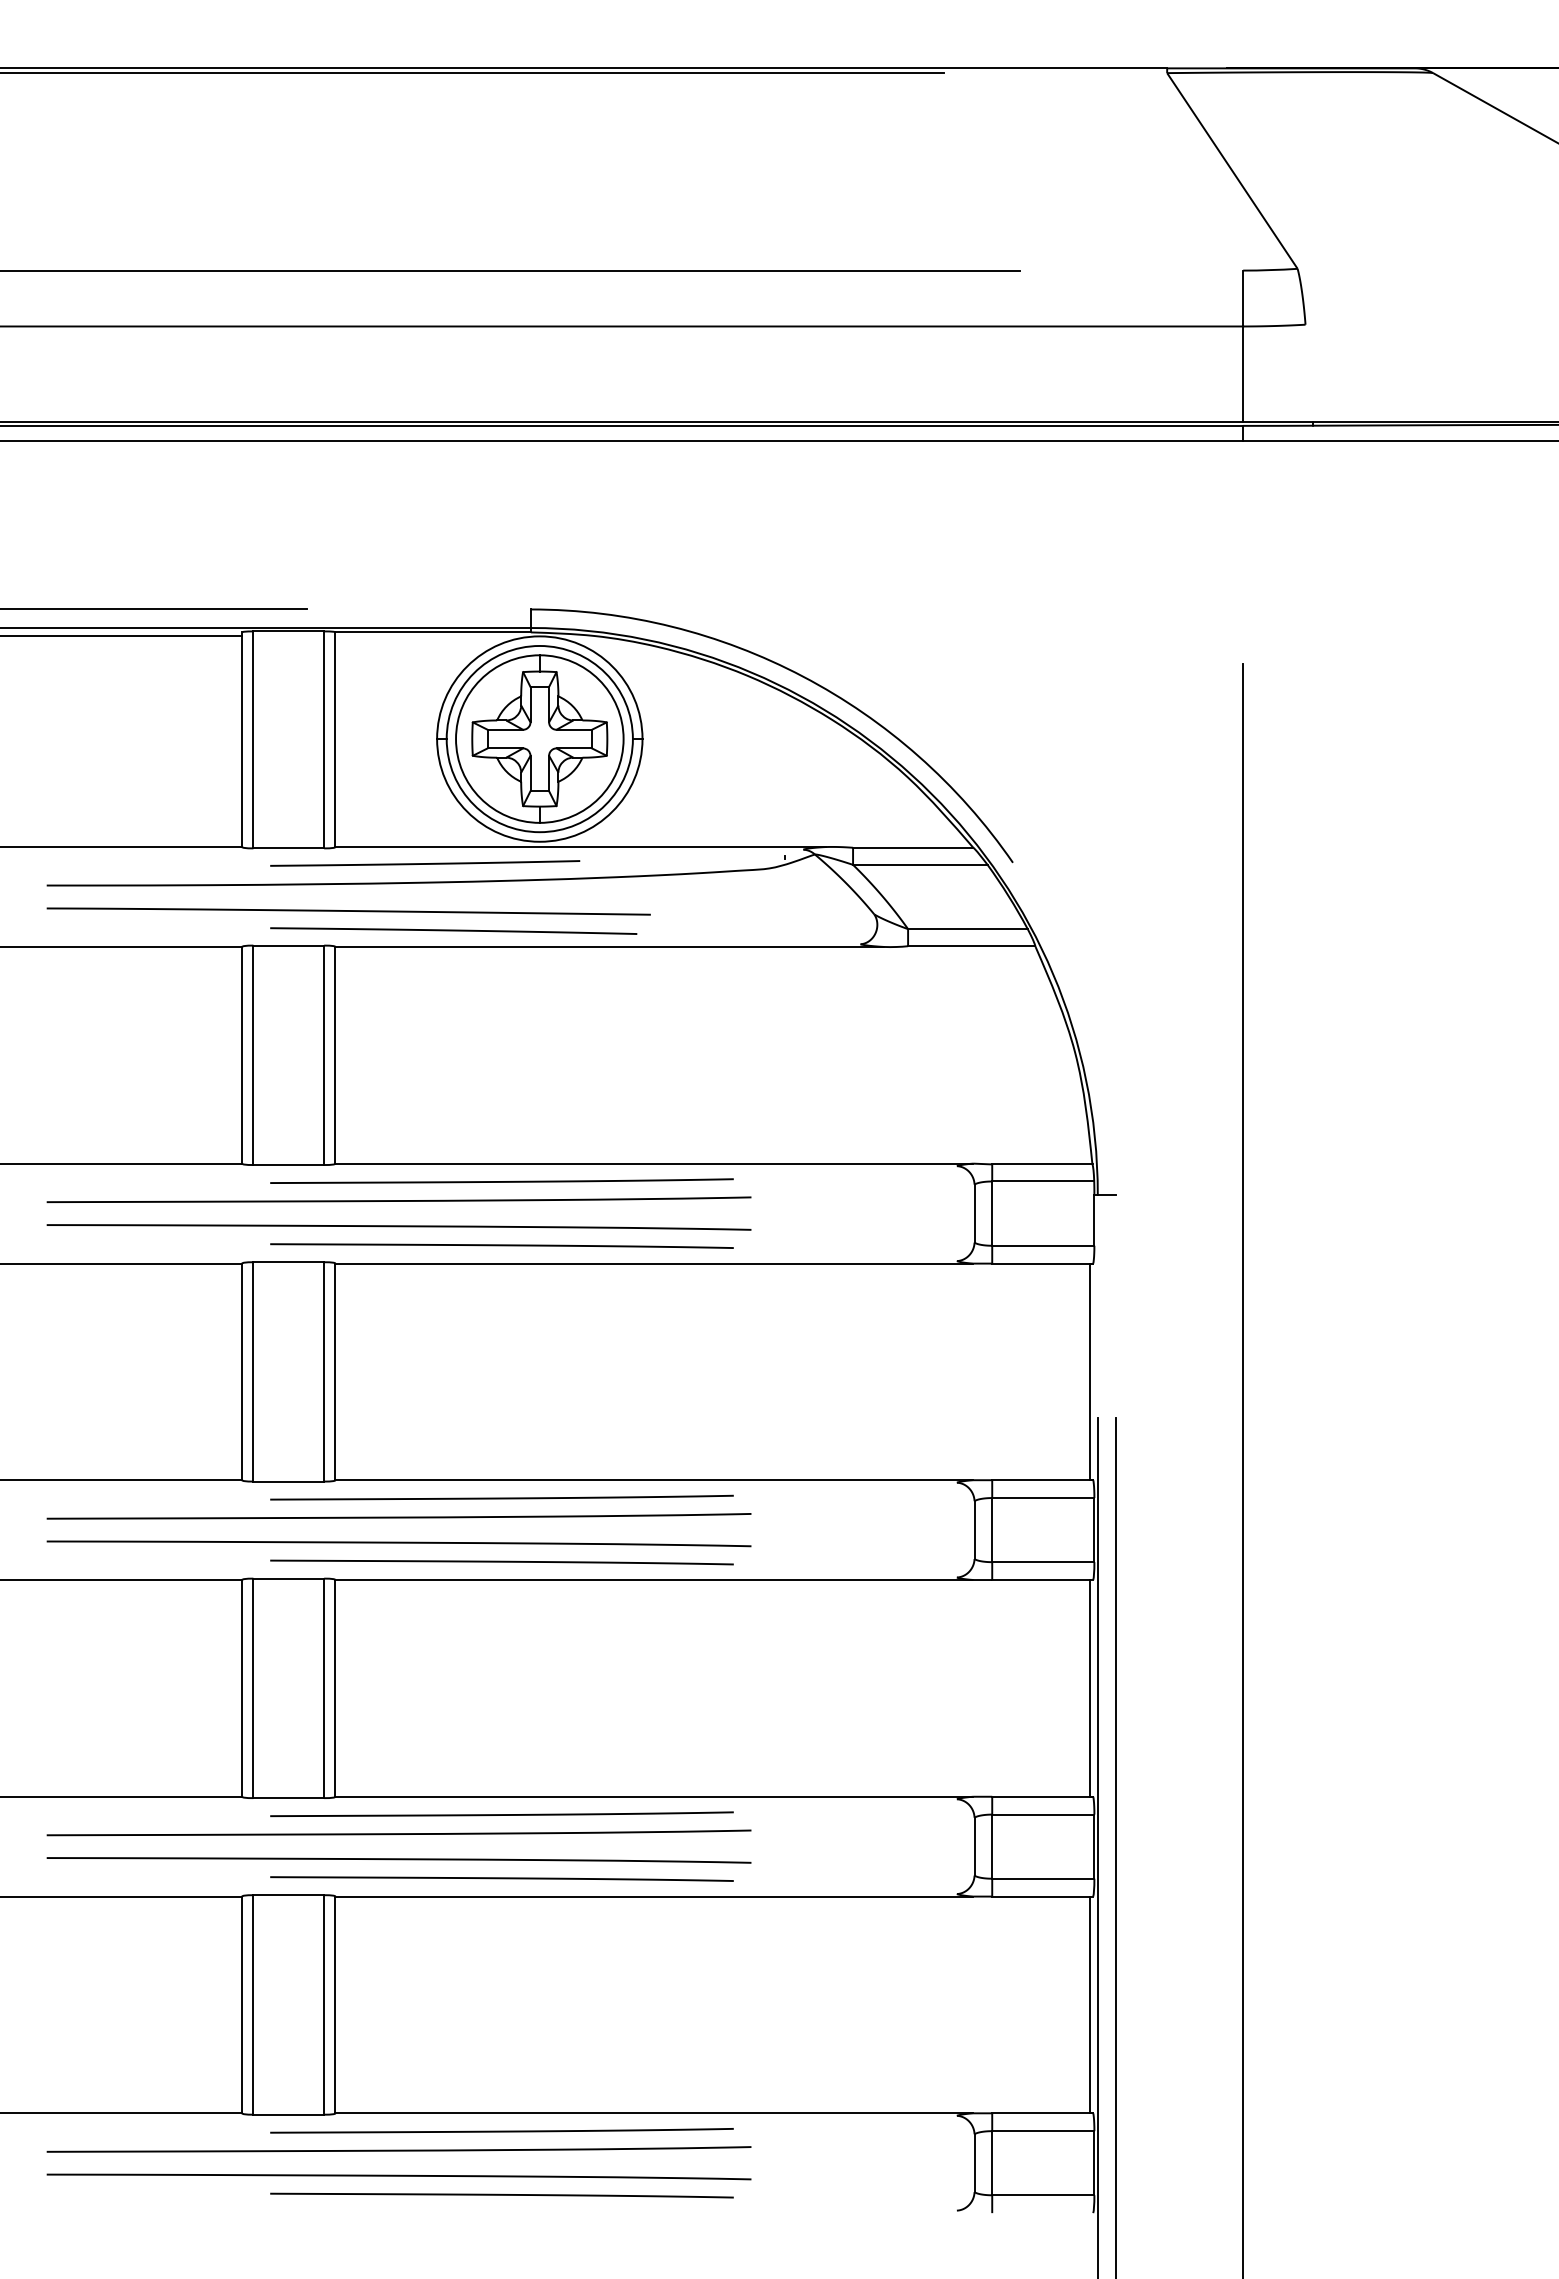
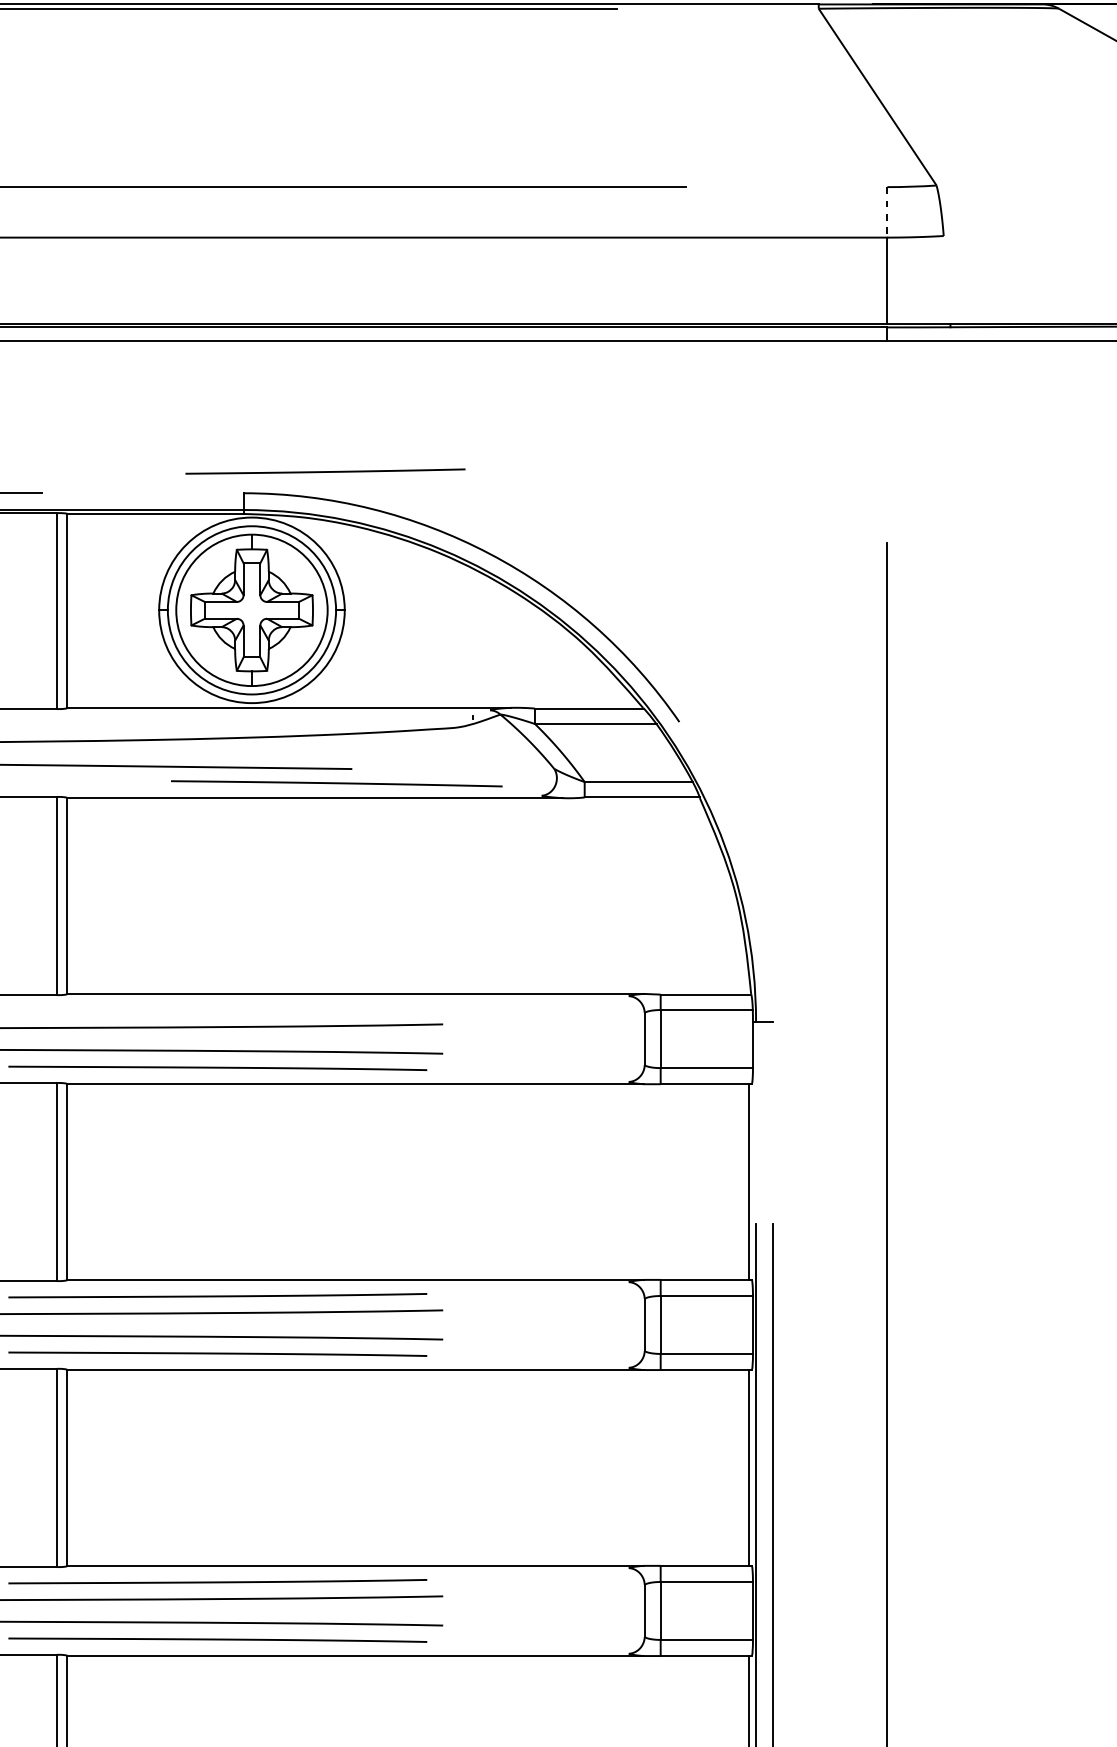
line: (1243, 298) -> (887, 212), solid -> dashed
line: (425, 863) -> (325, 471), moved
line: (453, 930) -> (336, 783), moved
line: (501, 1181) -> (217, 1010), removed

